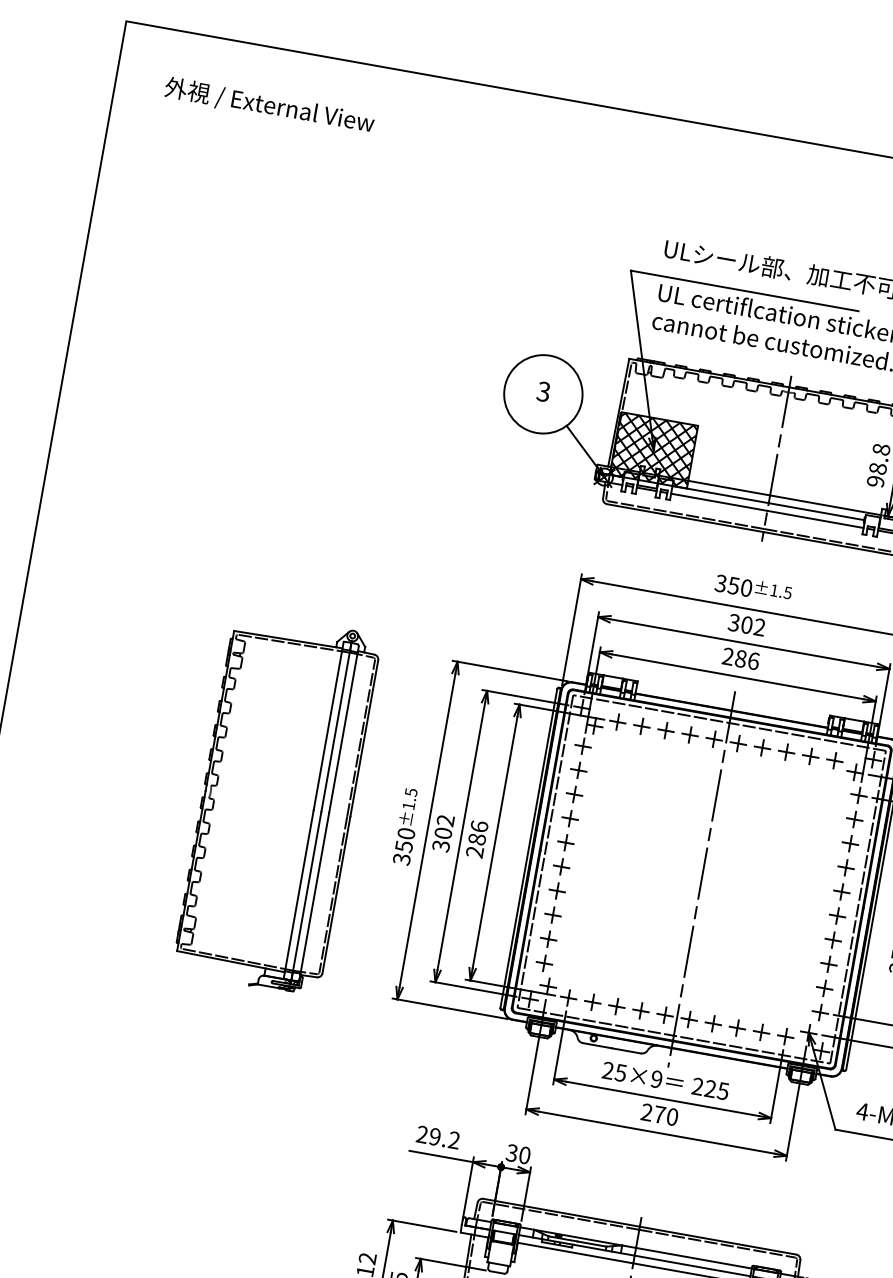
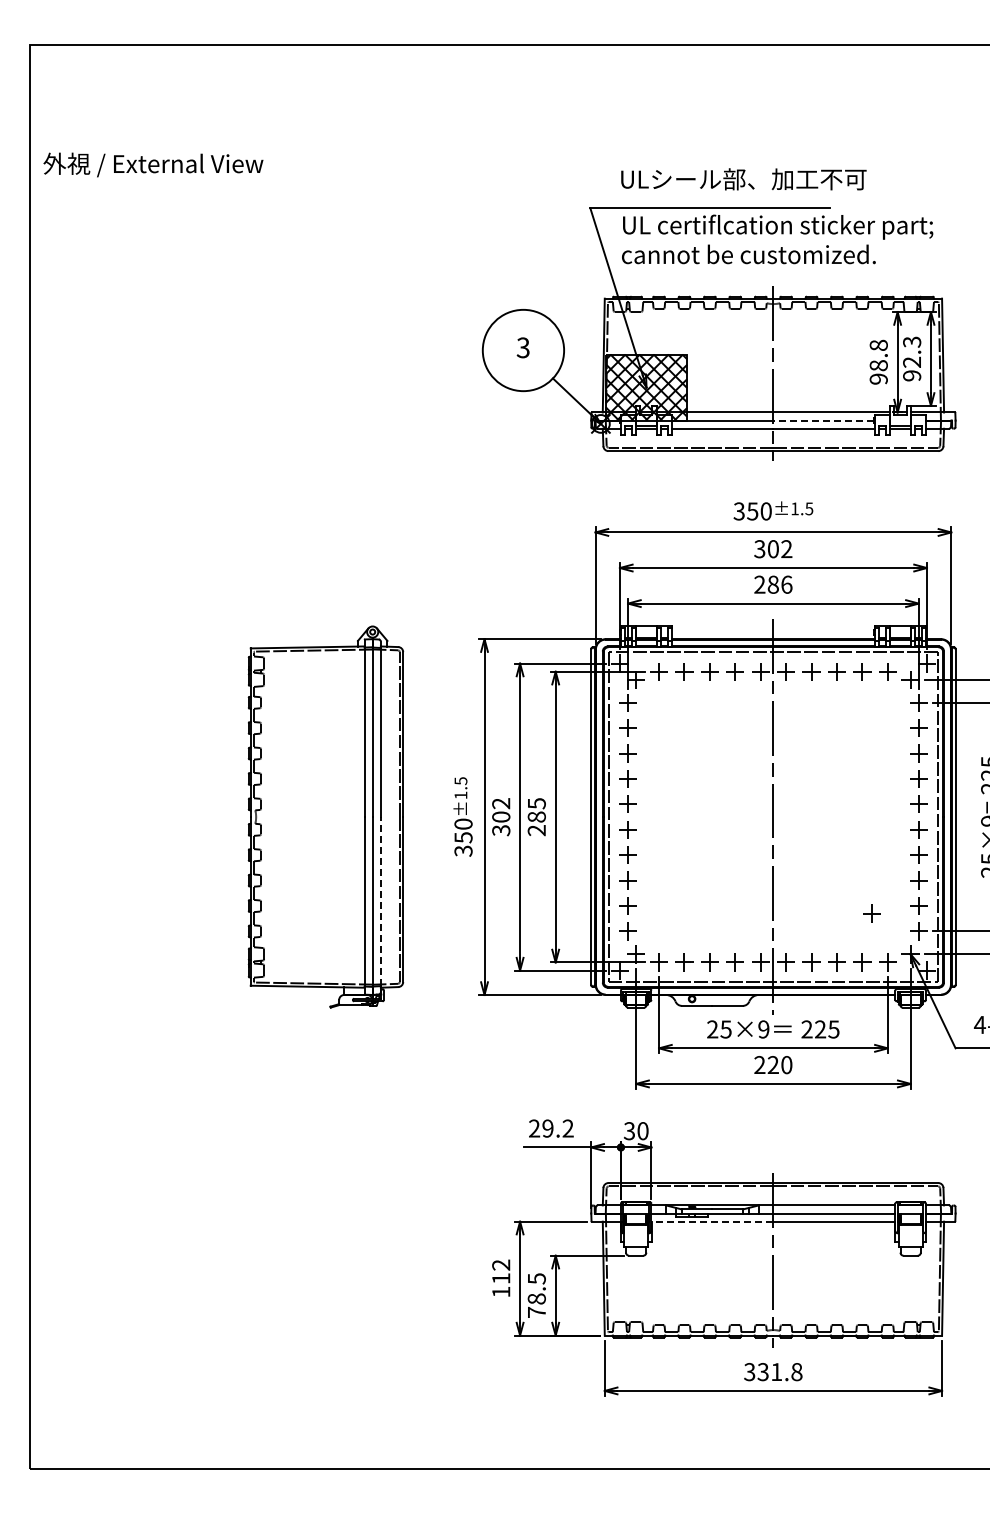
text: (269, 105) -> (153, 164), moved
line: (816, 511) -> (823, 420), solid -> dashed
text: (479, 826) -> (536, 803), 286 -> 285
line: (314, 893) -> (380, 901), solid -> dashed
part: (778, 987) -> (871, 913), added
text: (659, 1114) -> (772, 1064), 270 -> 220
line: (575, 1252) -> (712, 1221), solid -> dashed

